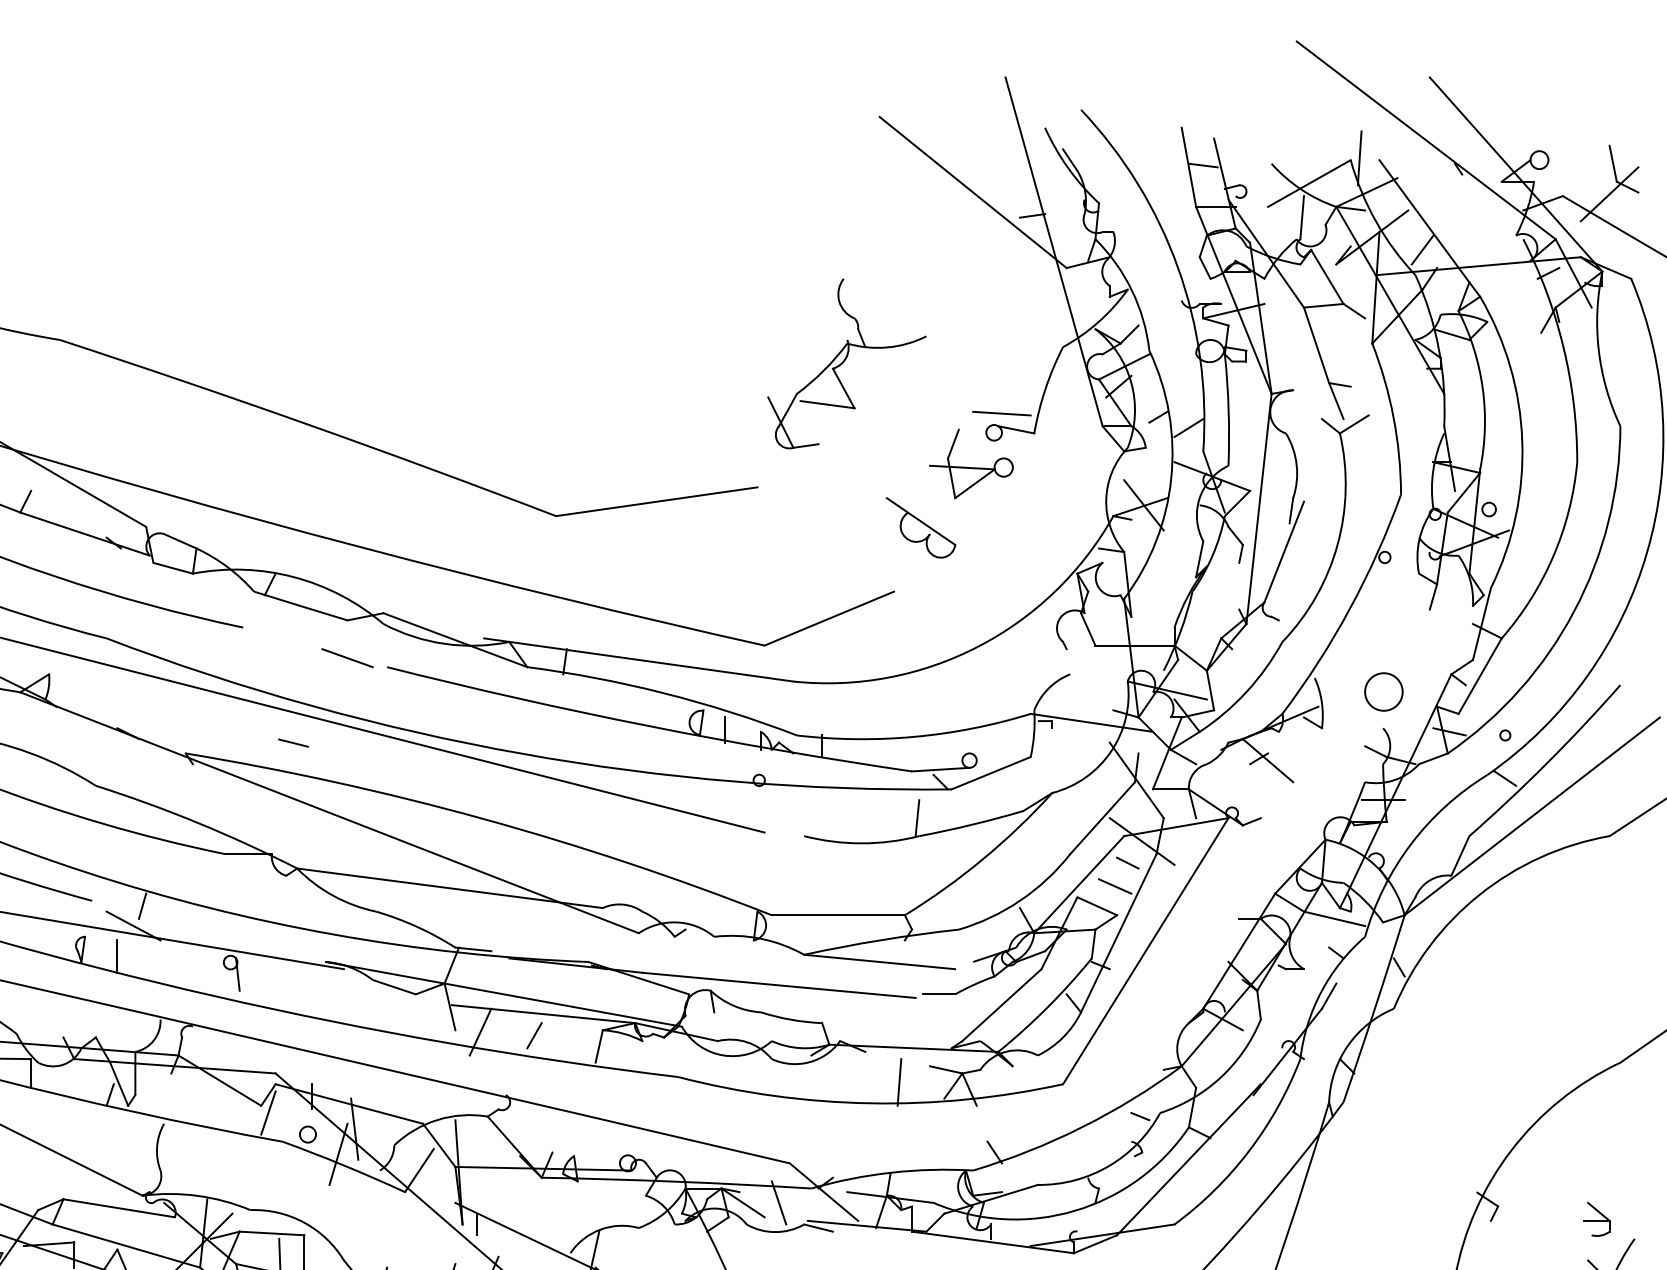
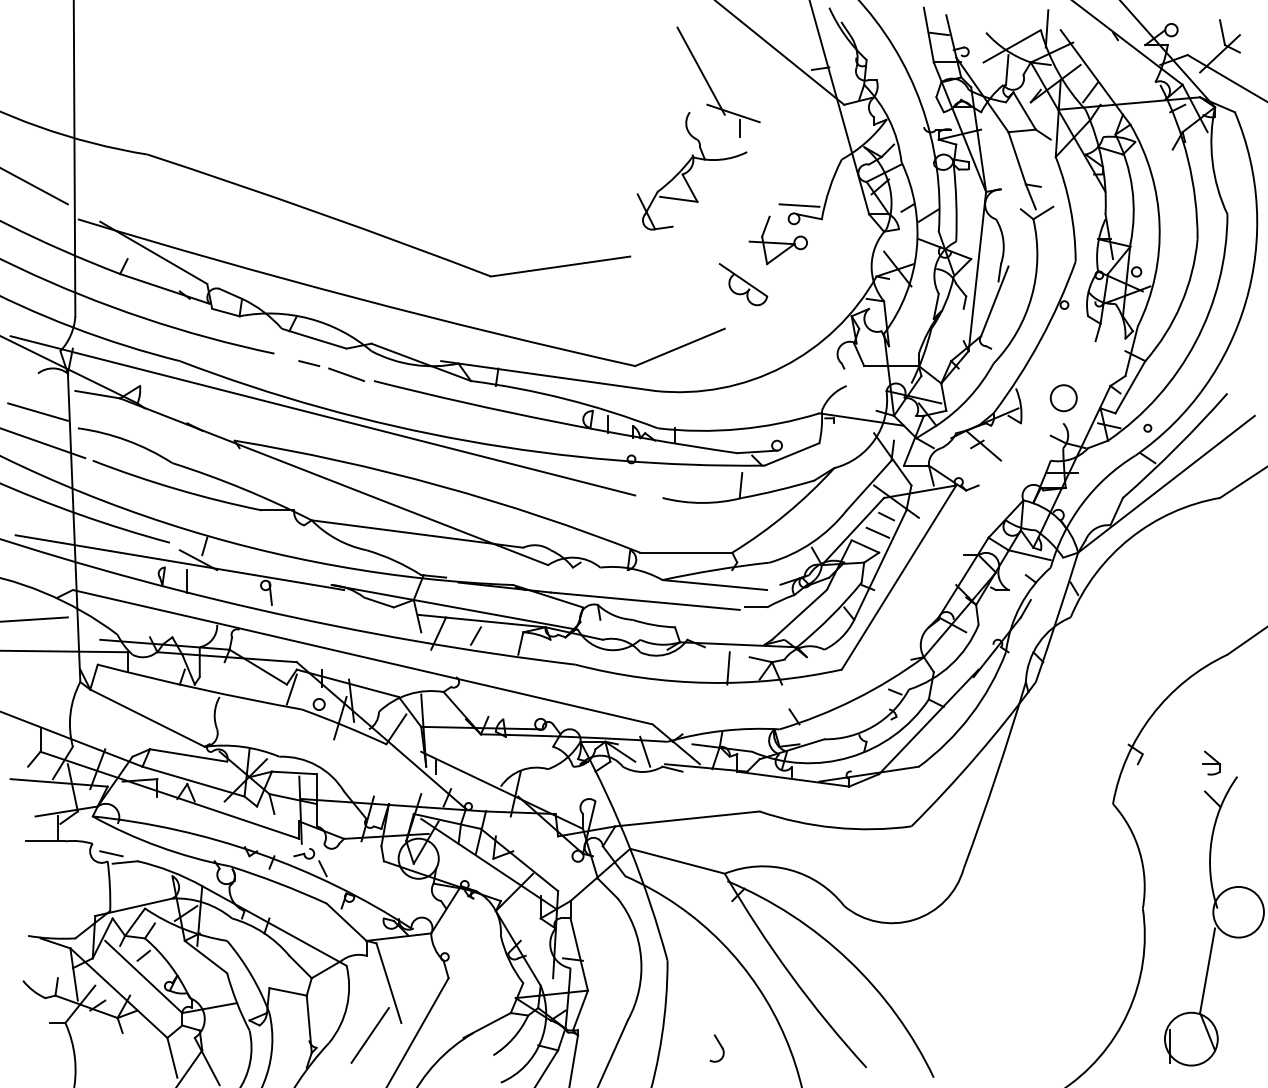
part: (874, 243) -> (711, 87), added
line: (293, 742) -> (309, 363), moved

